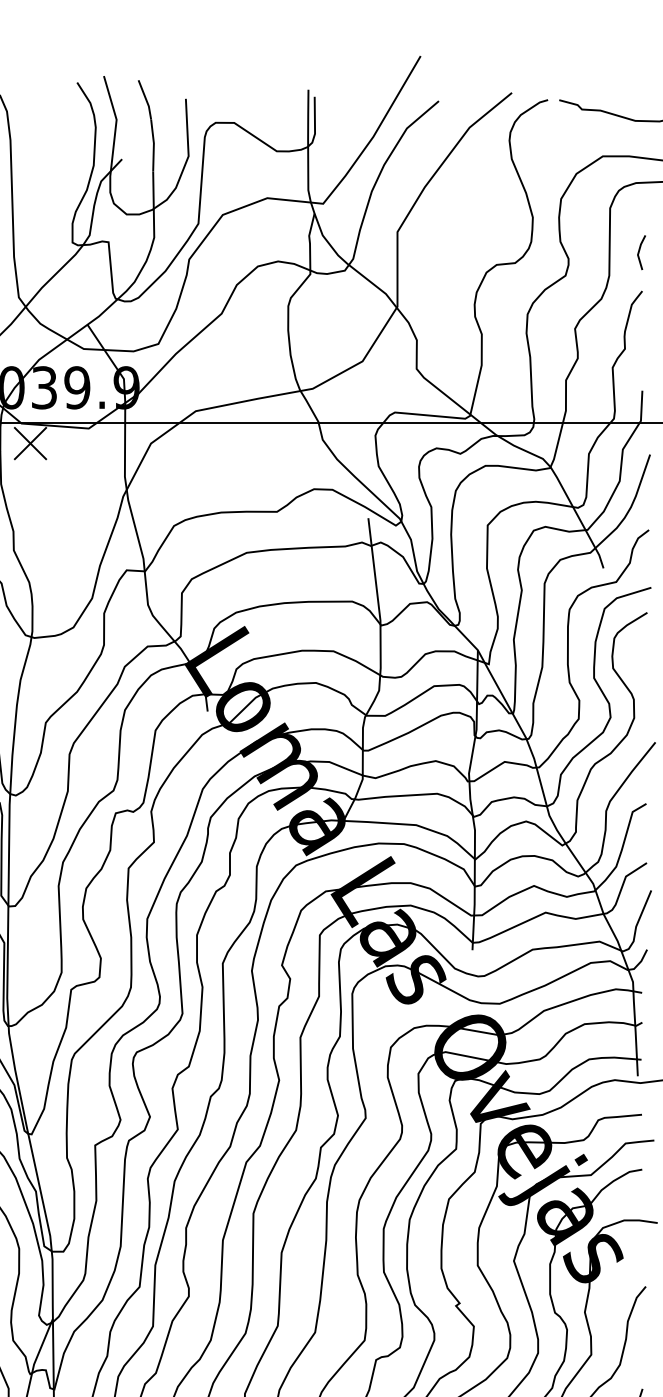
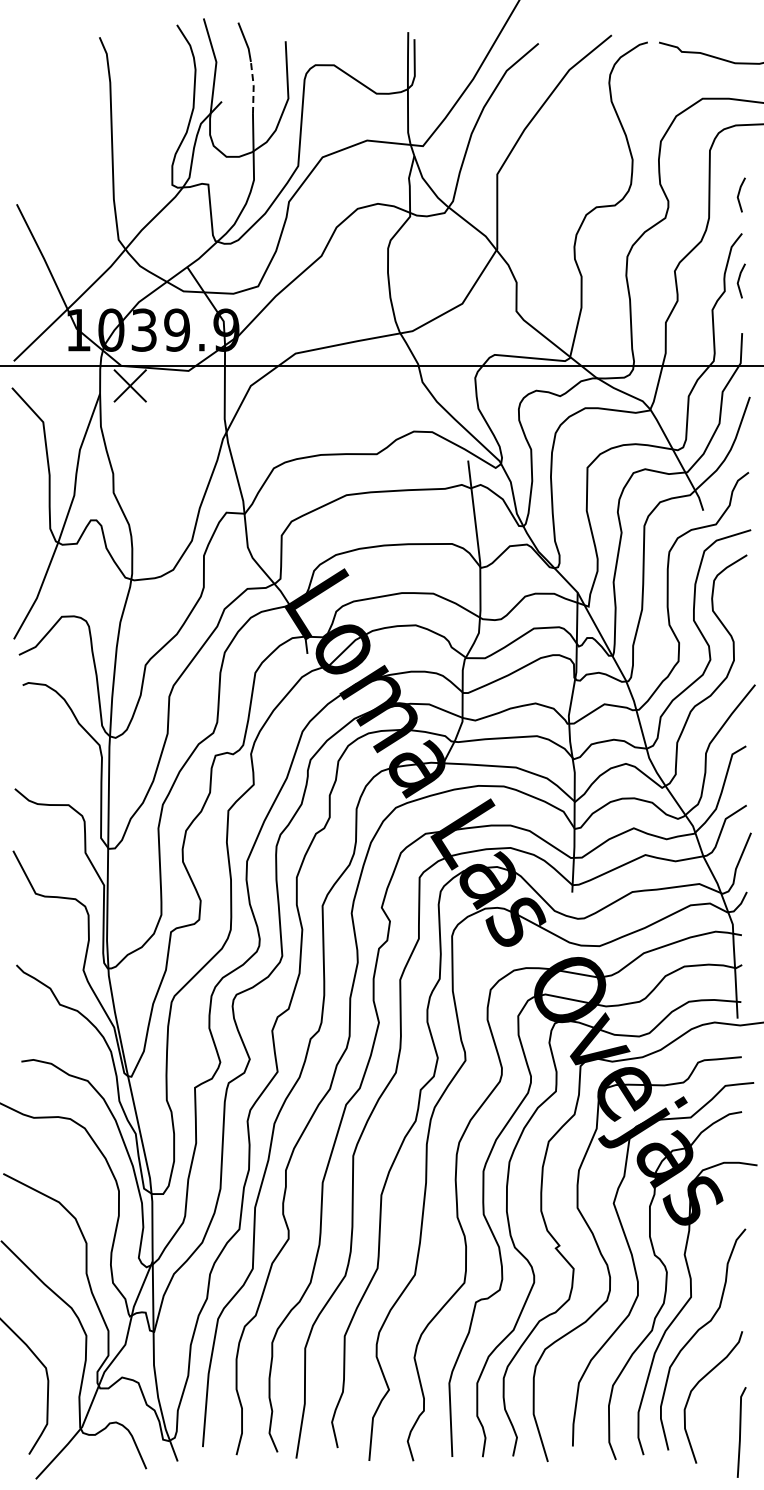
line: (153, 145) -> (253, 87), solid -> dashed
line: (639, 338) -> (739, 280), added

